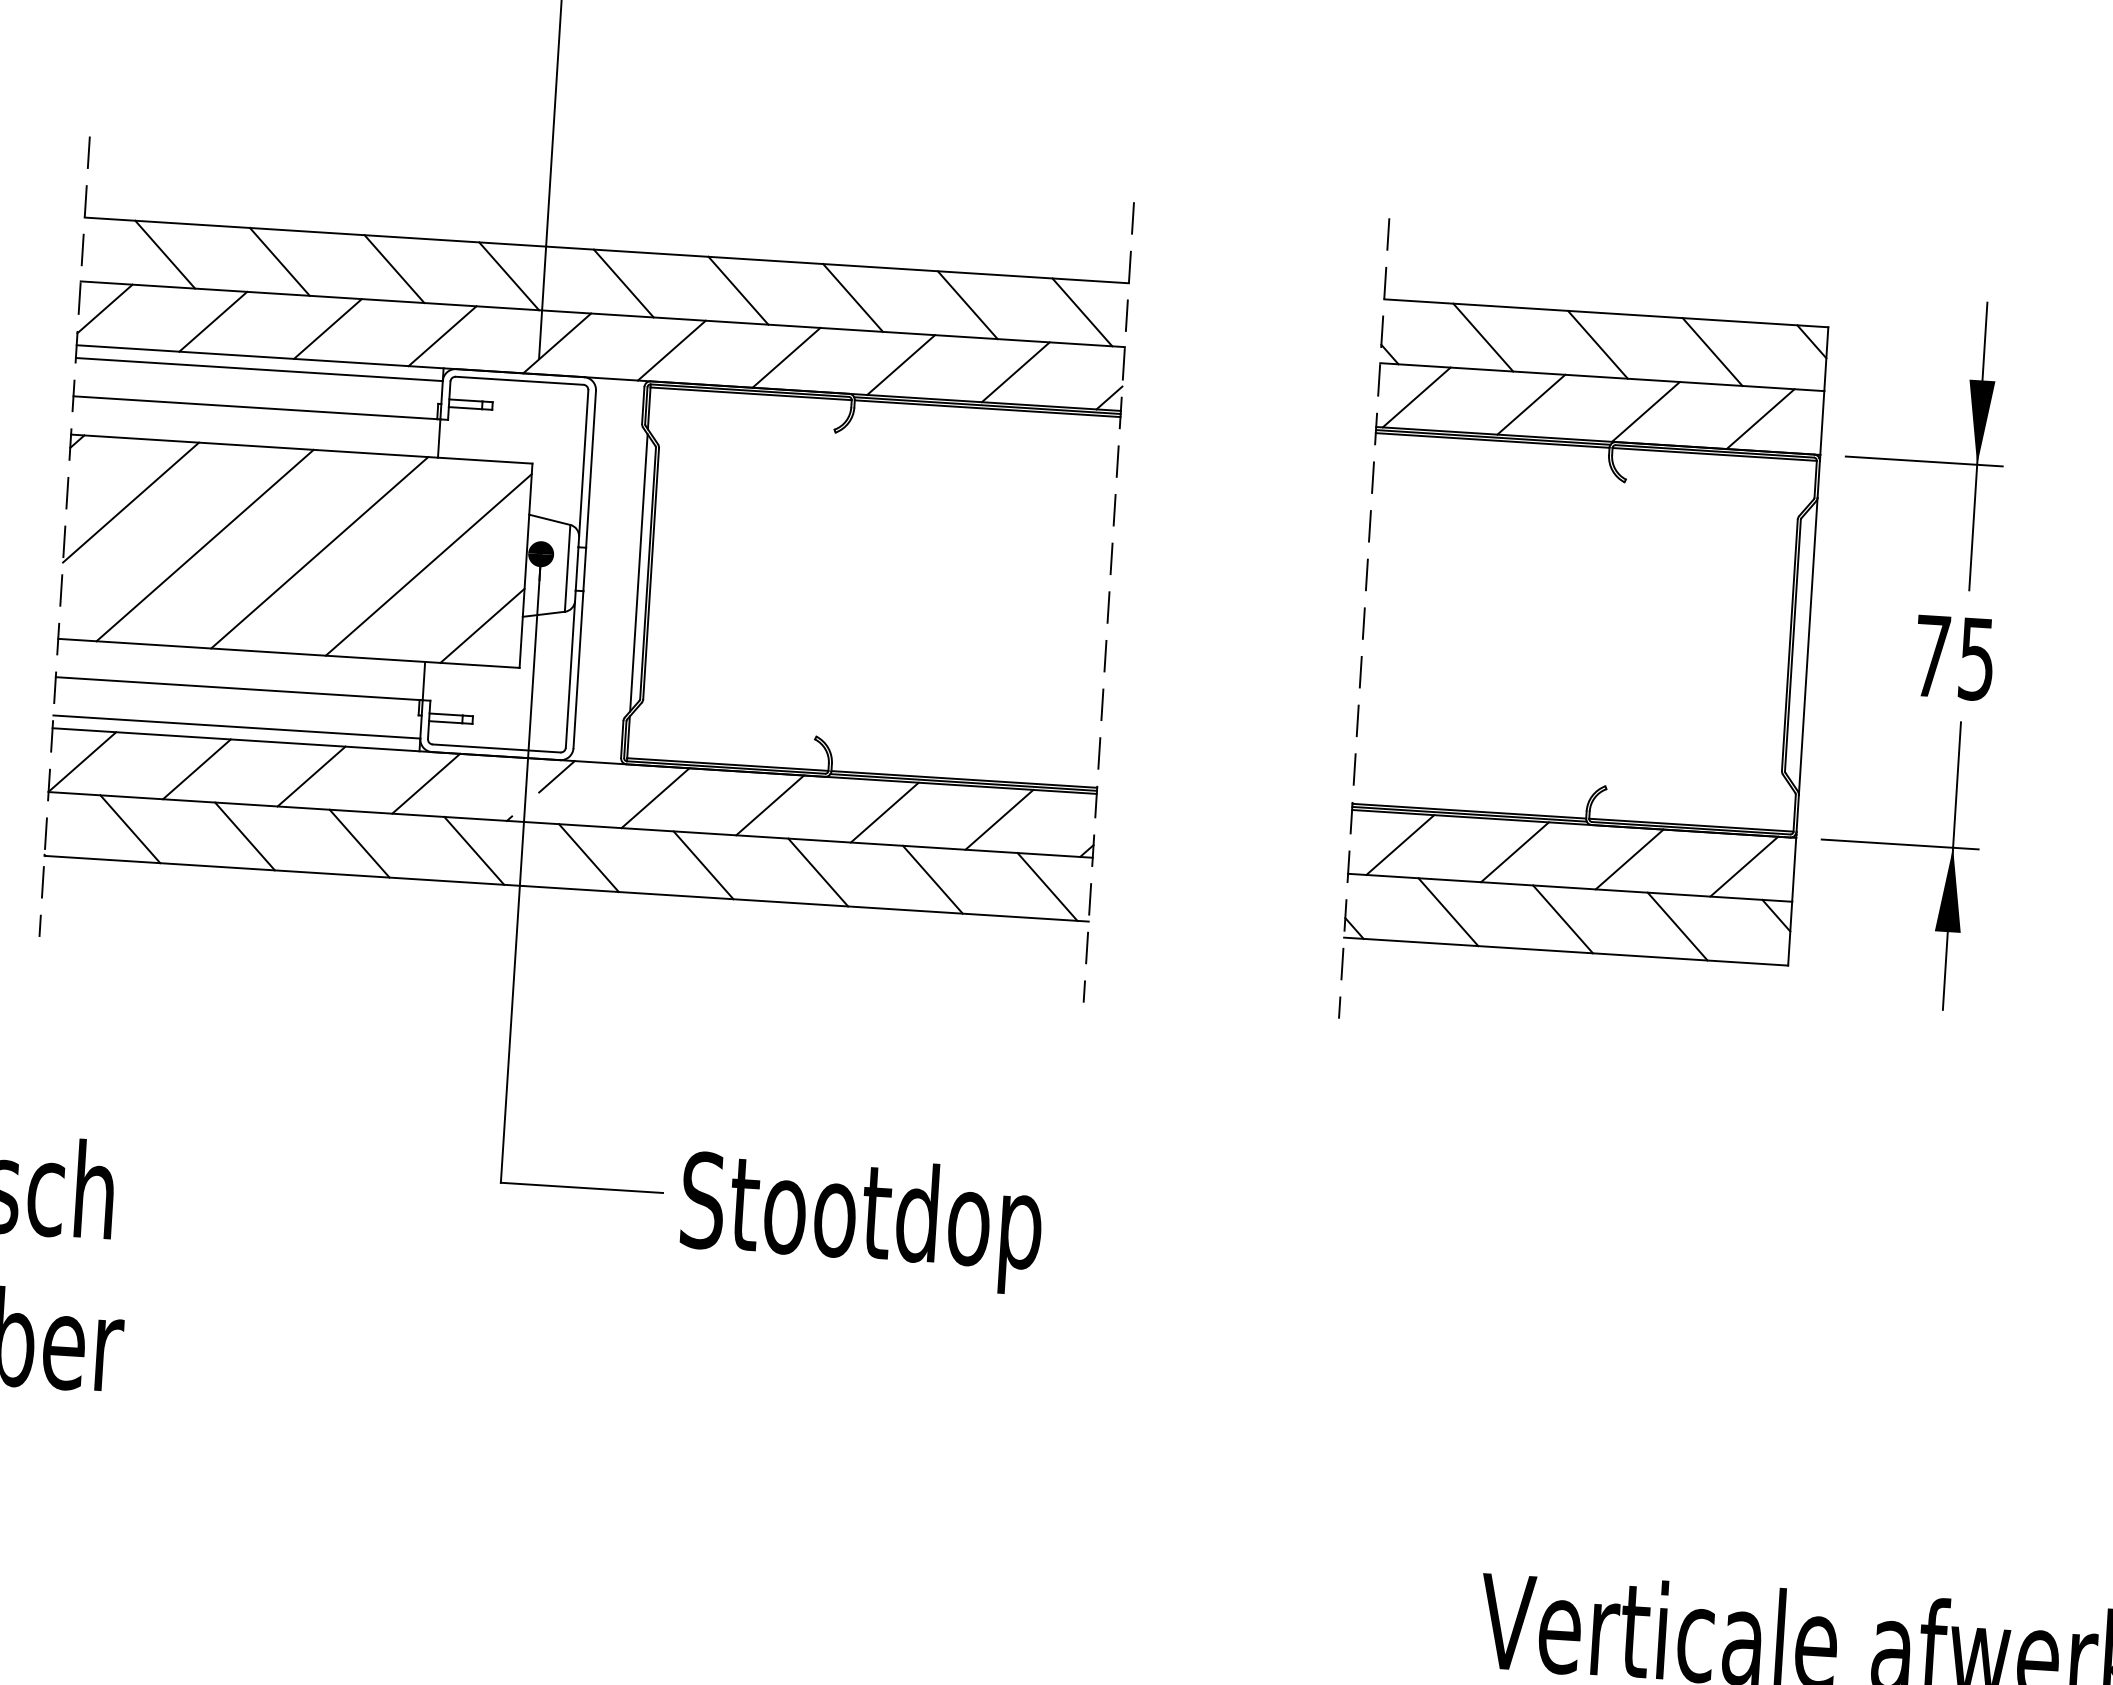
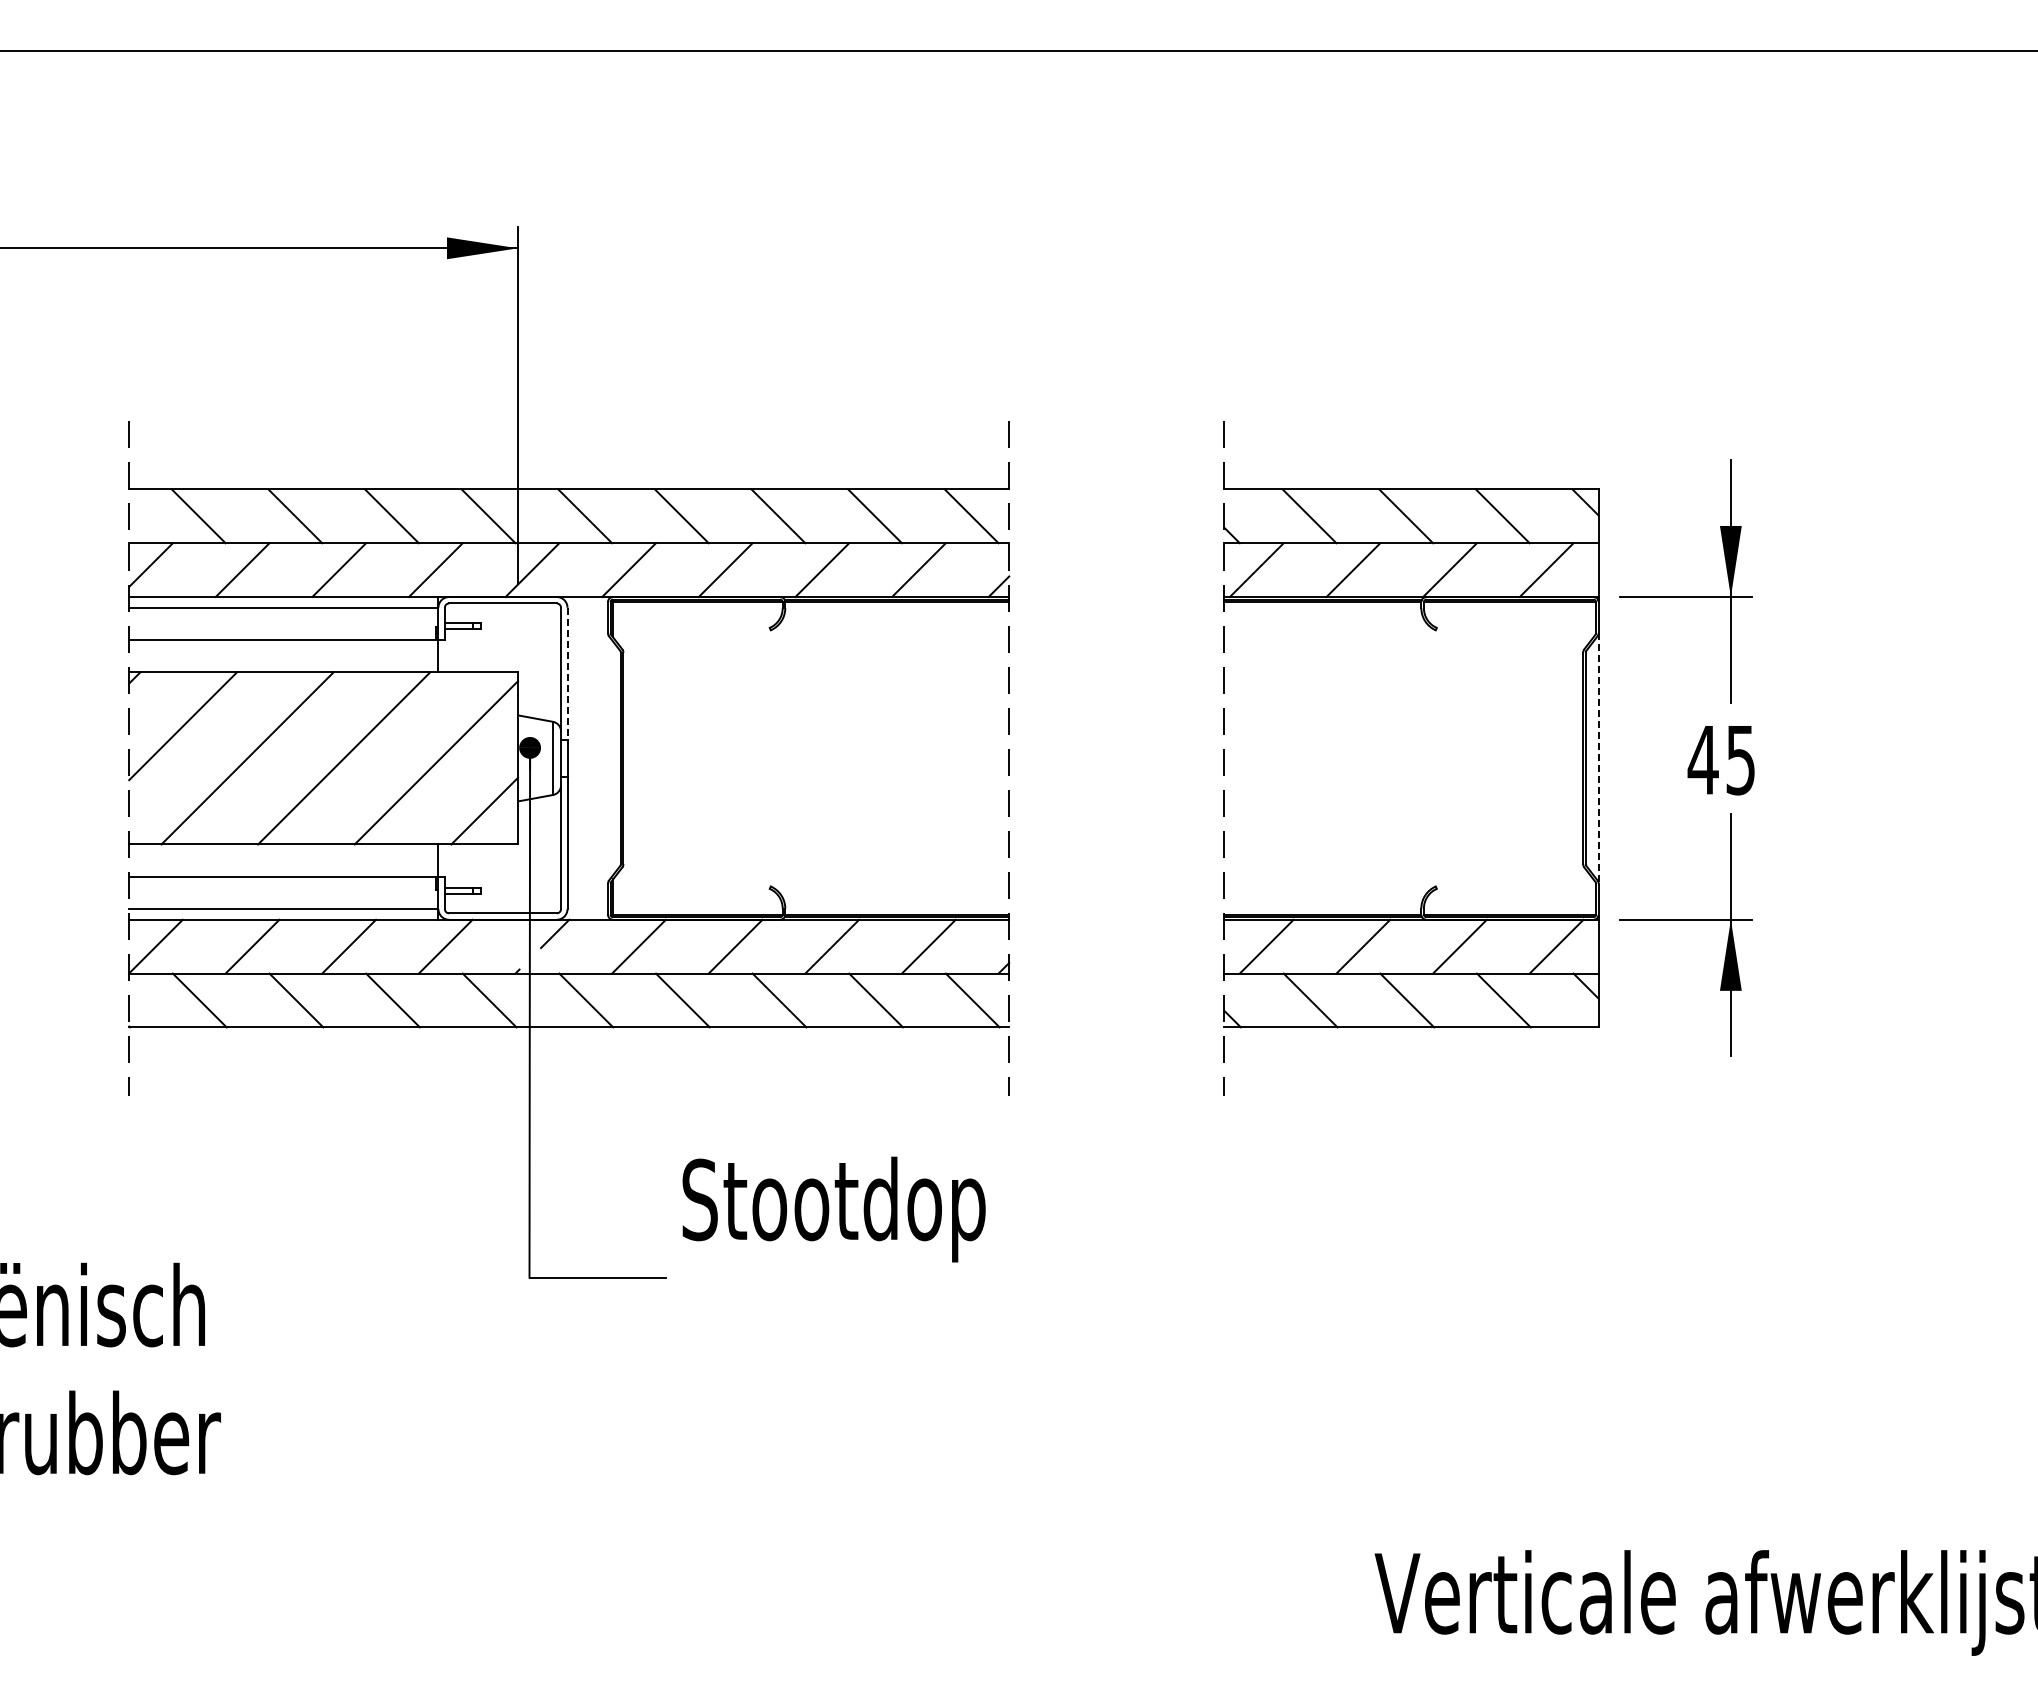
line: (590, 469) -> (567, 674), solid -> dashed
line: (639, 572) -> (613, 758), removed
line: (1808, 646) -> (1598, 758), solid -> dashed
text: (1931, 656) -> (1702, 760), 75 -> 45
text: (860, 1221) -> (833, 1209), moved

